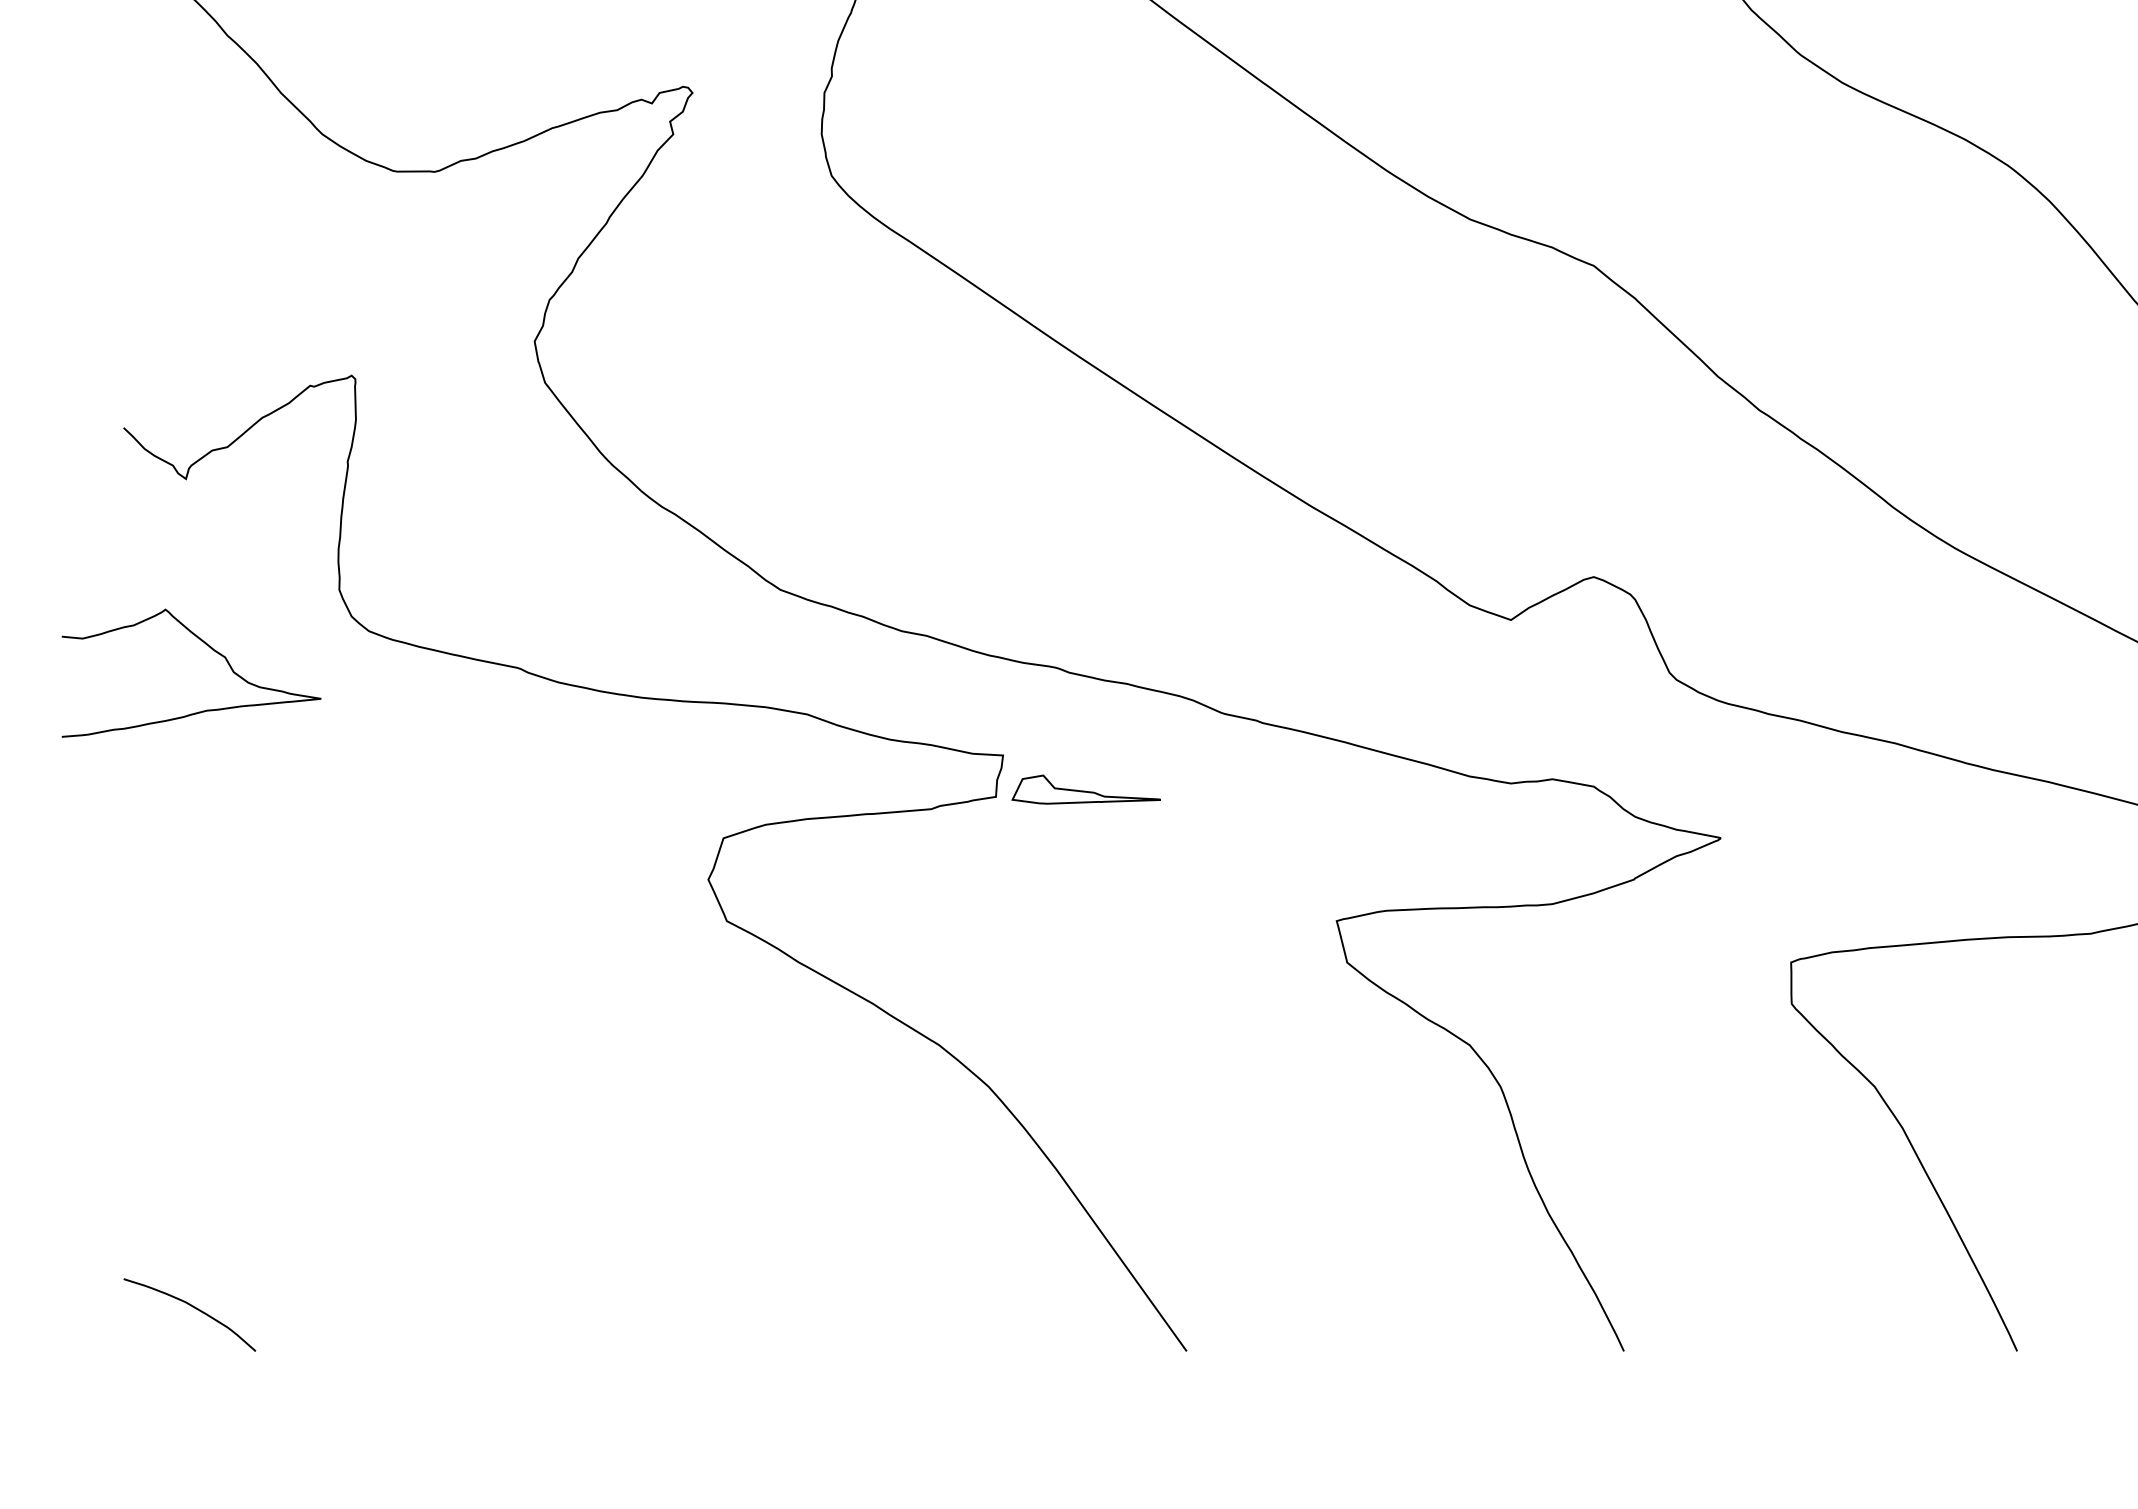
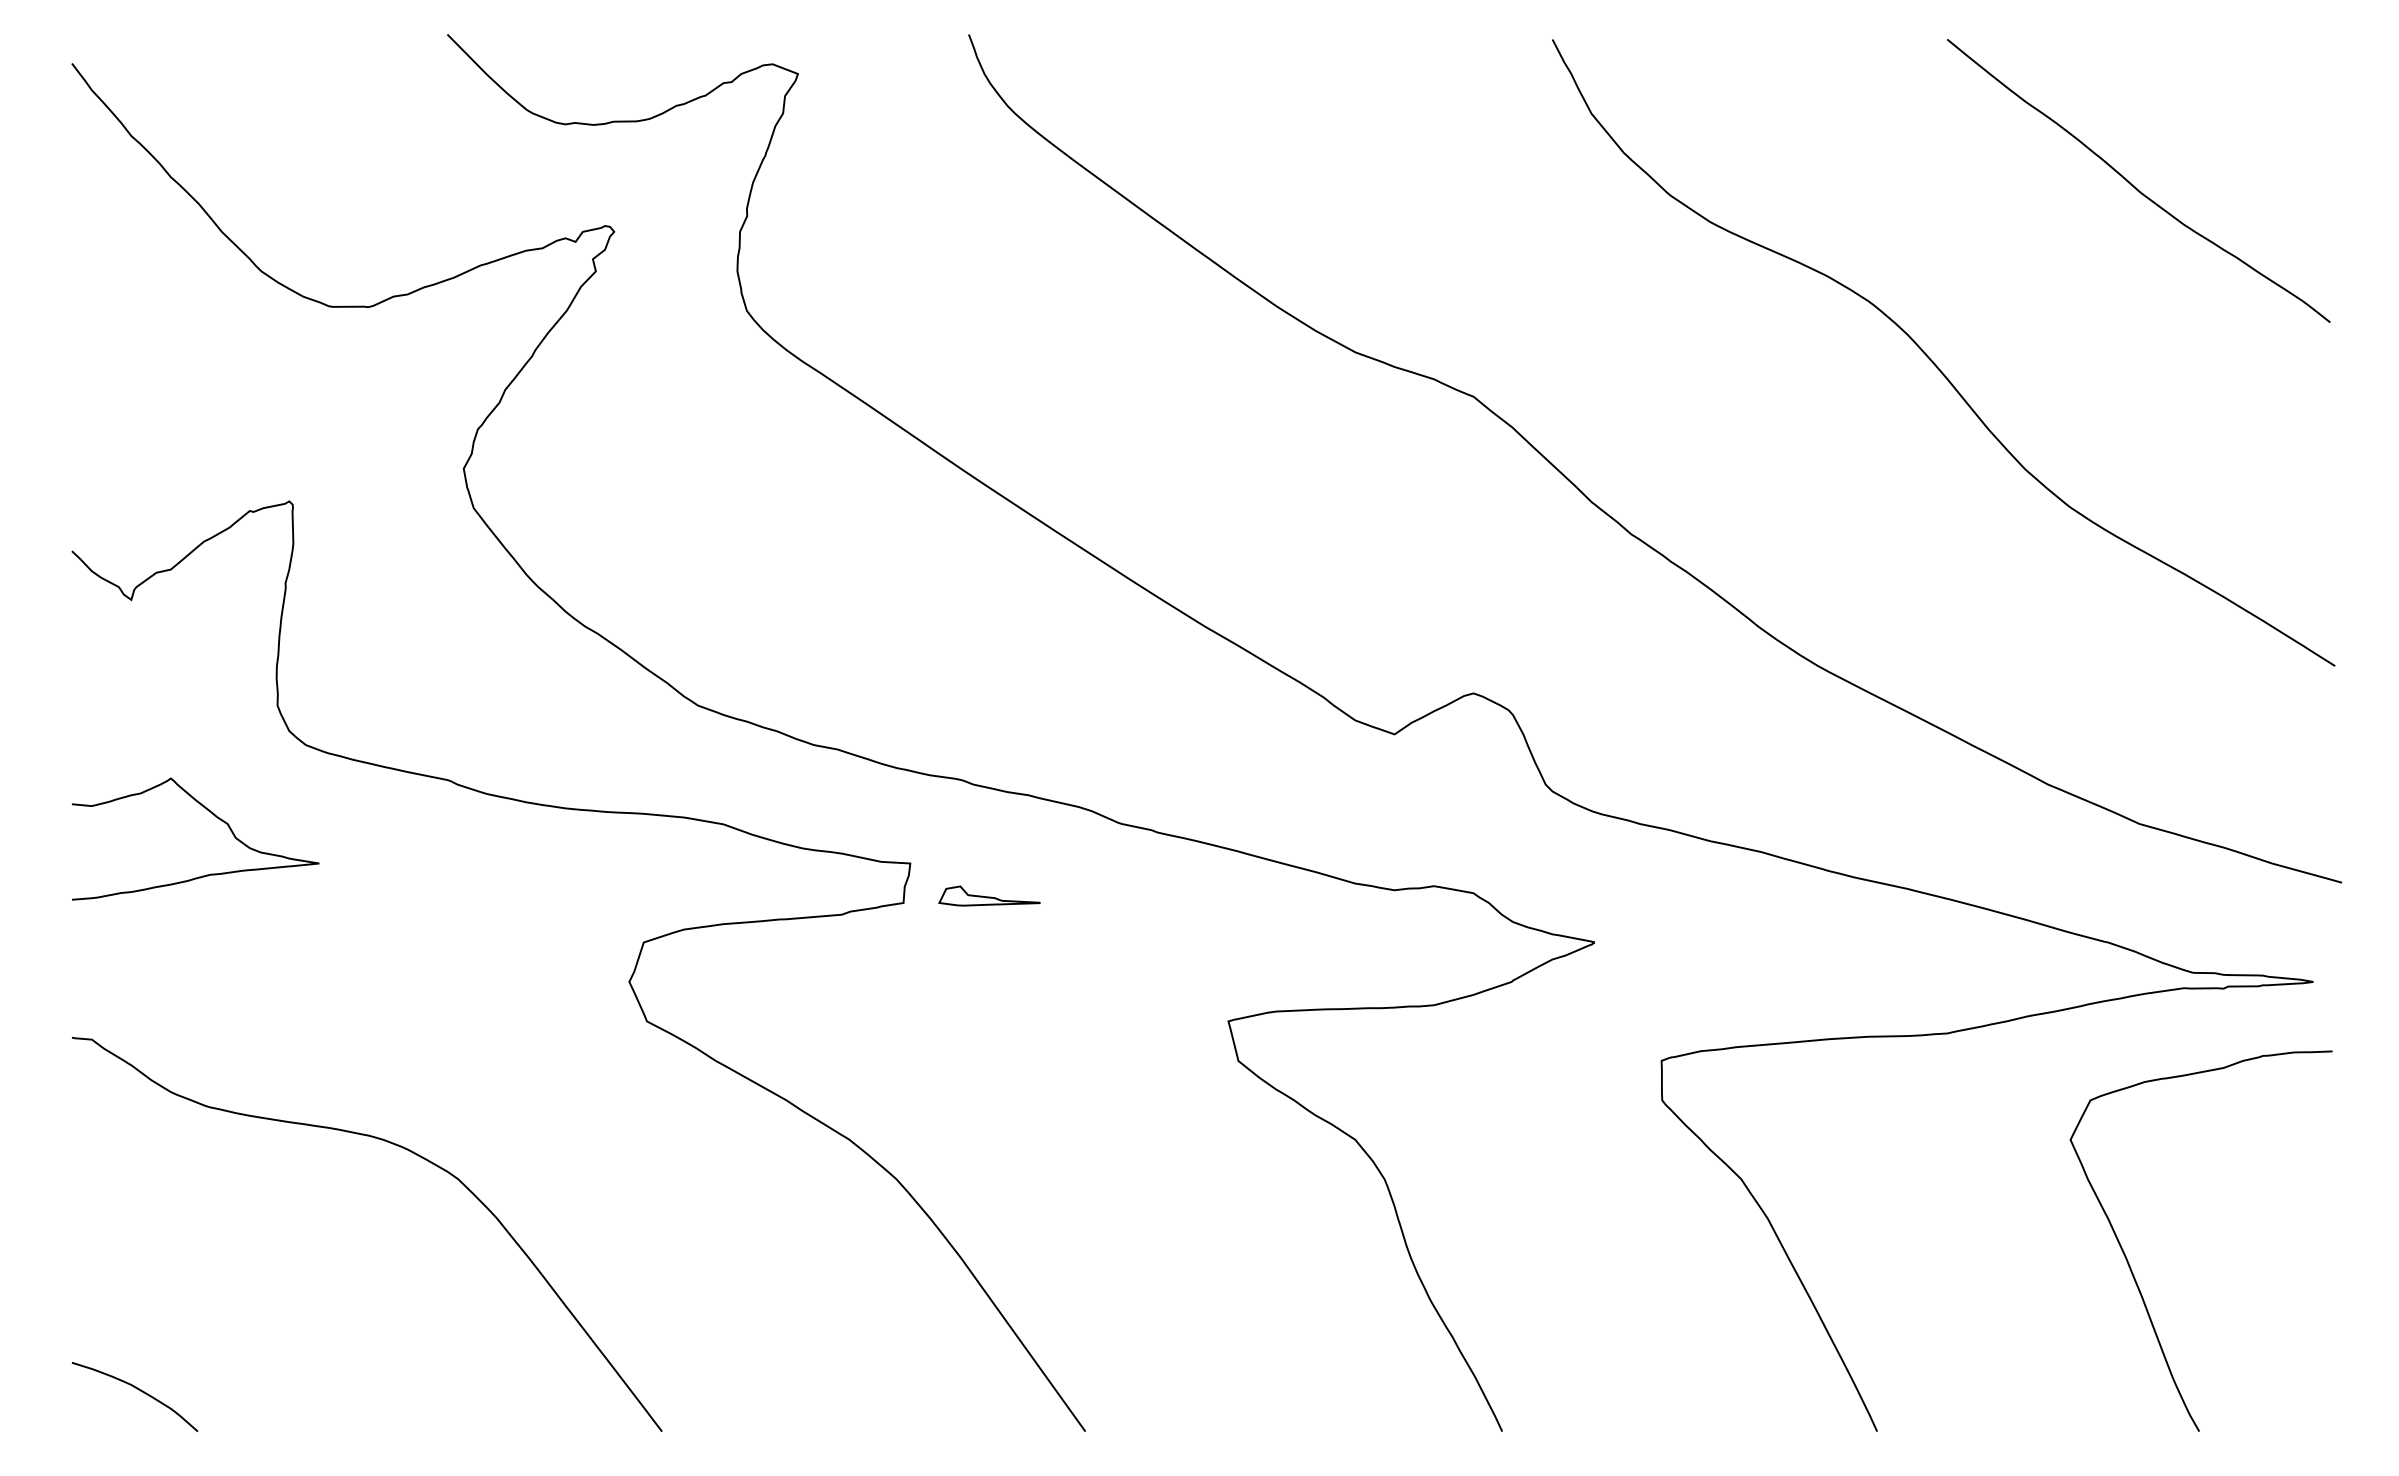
curve: (211, 649) -> (214, 816), moved
part: (1086, 789) -> (989, 895), size x0.71
curve: (478, 1058) -> (410, 1152), added

